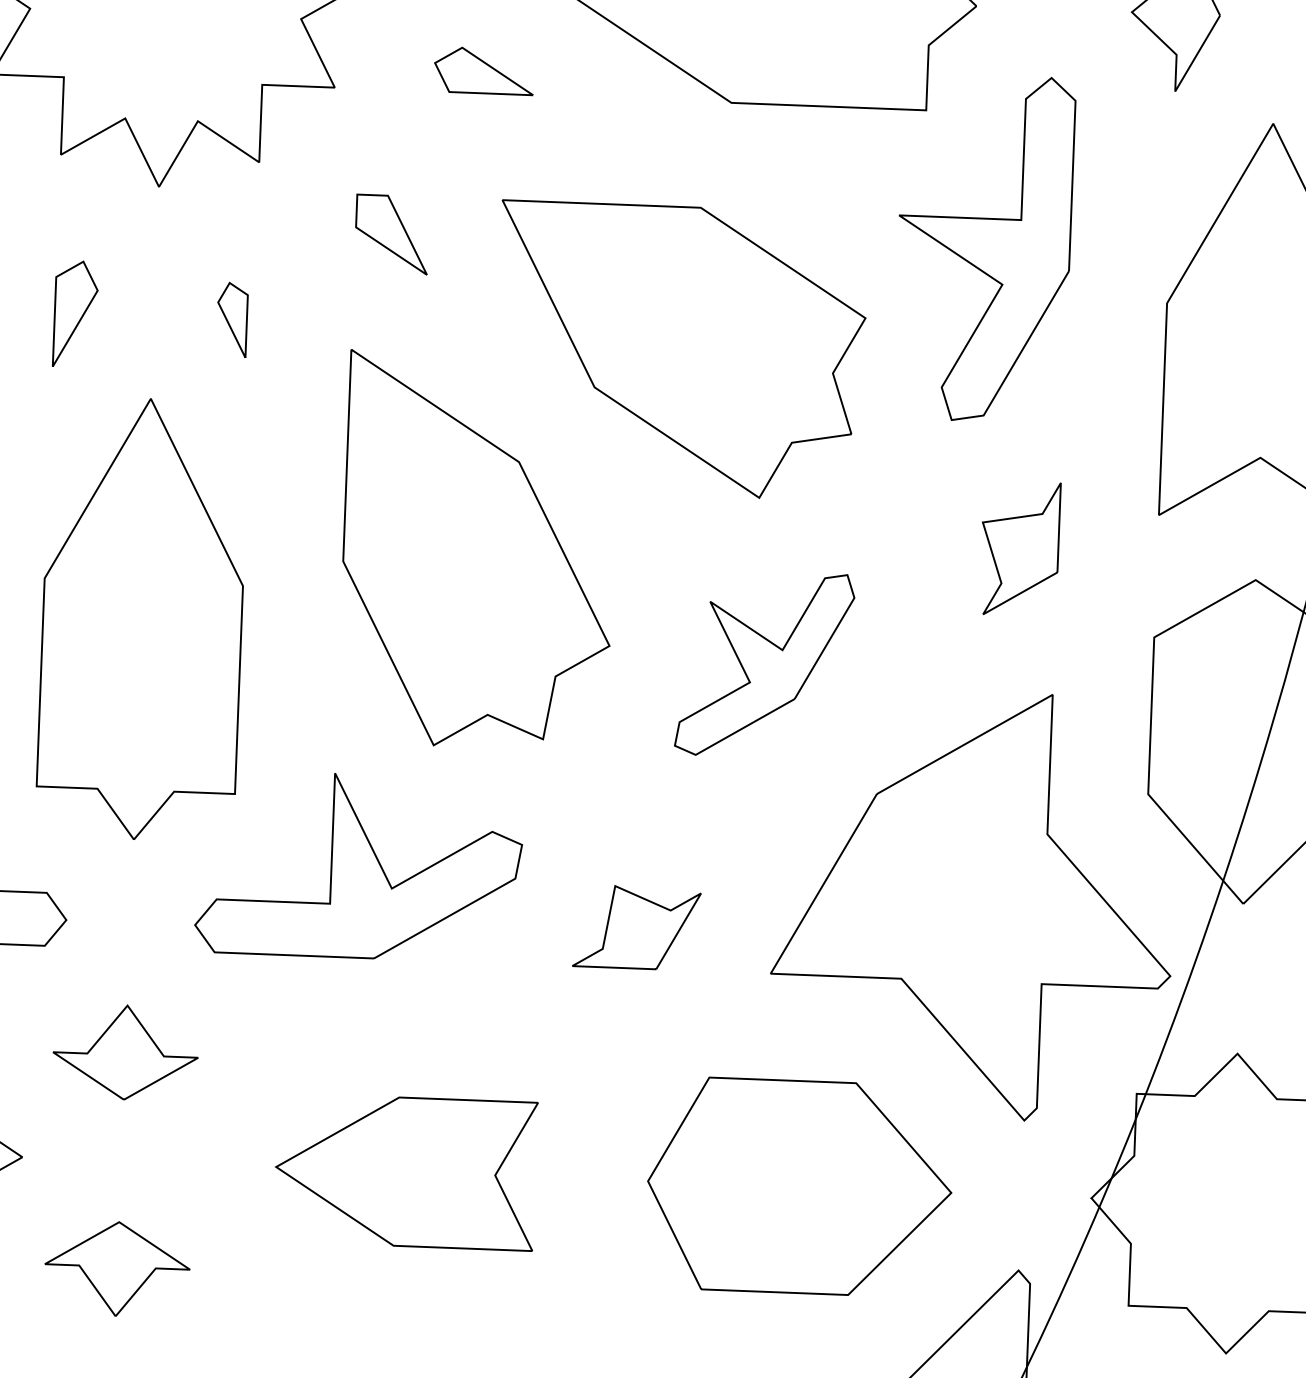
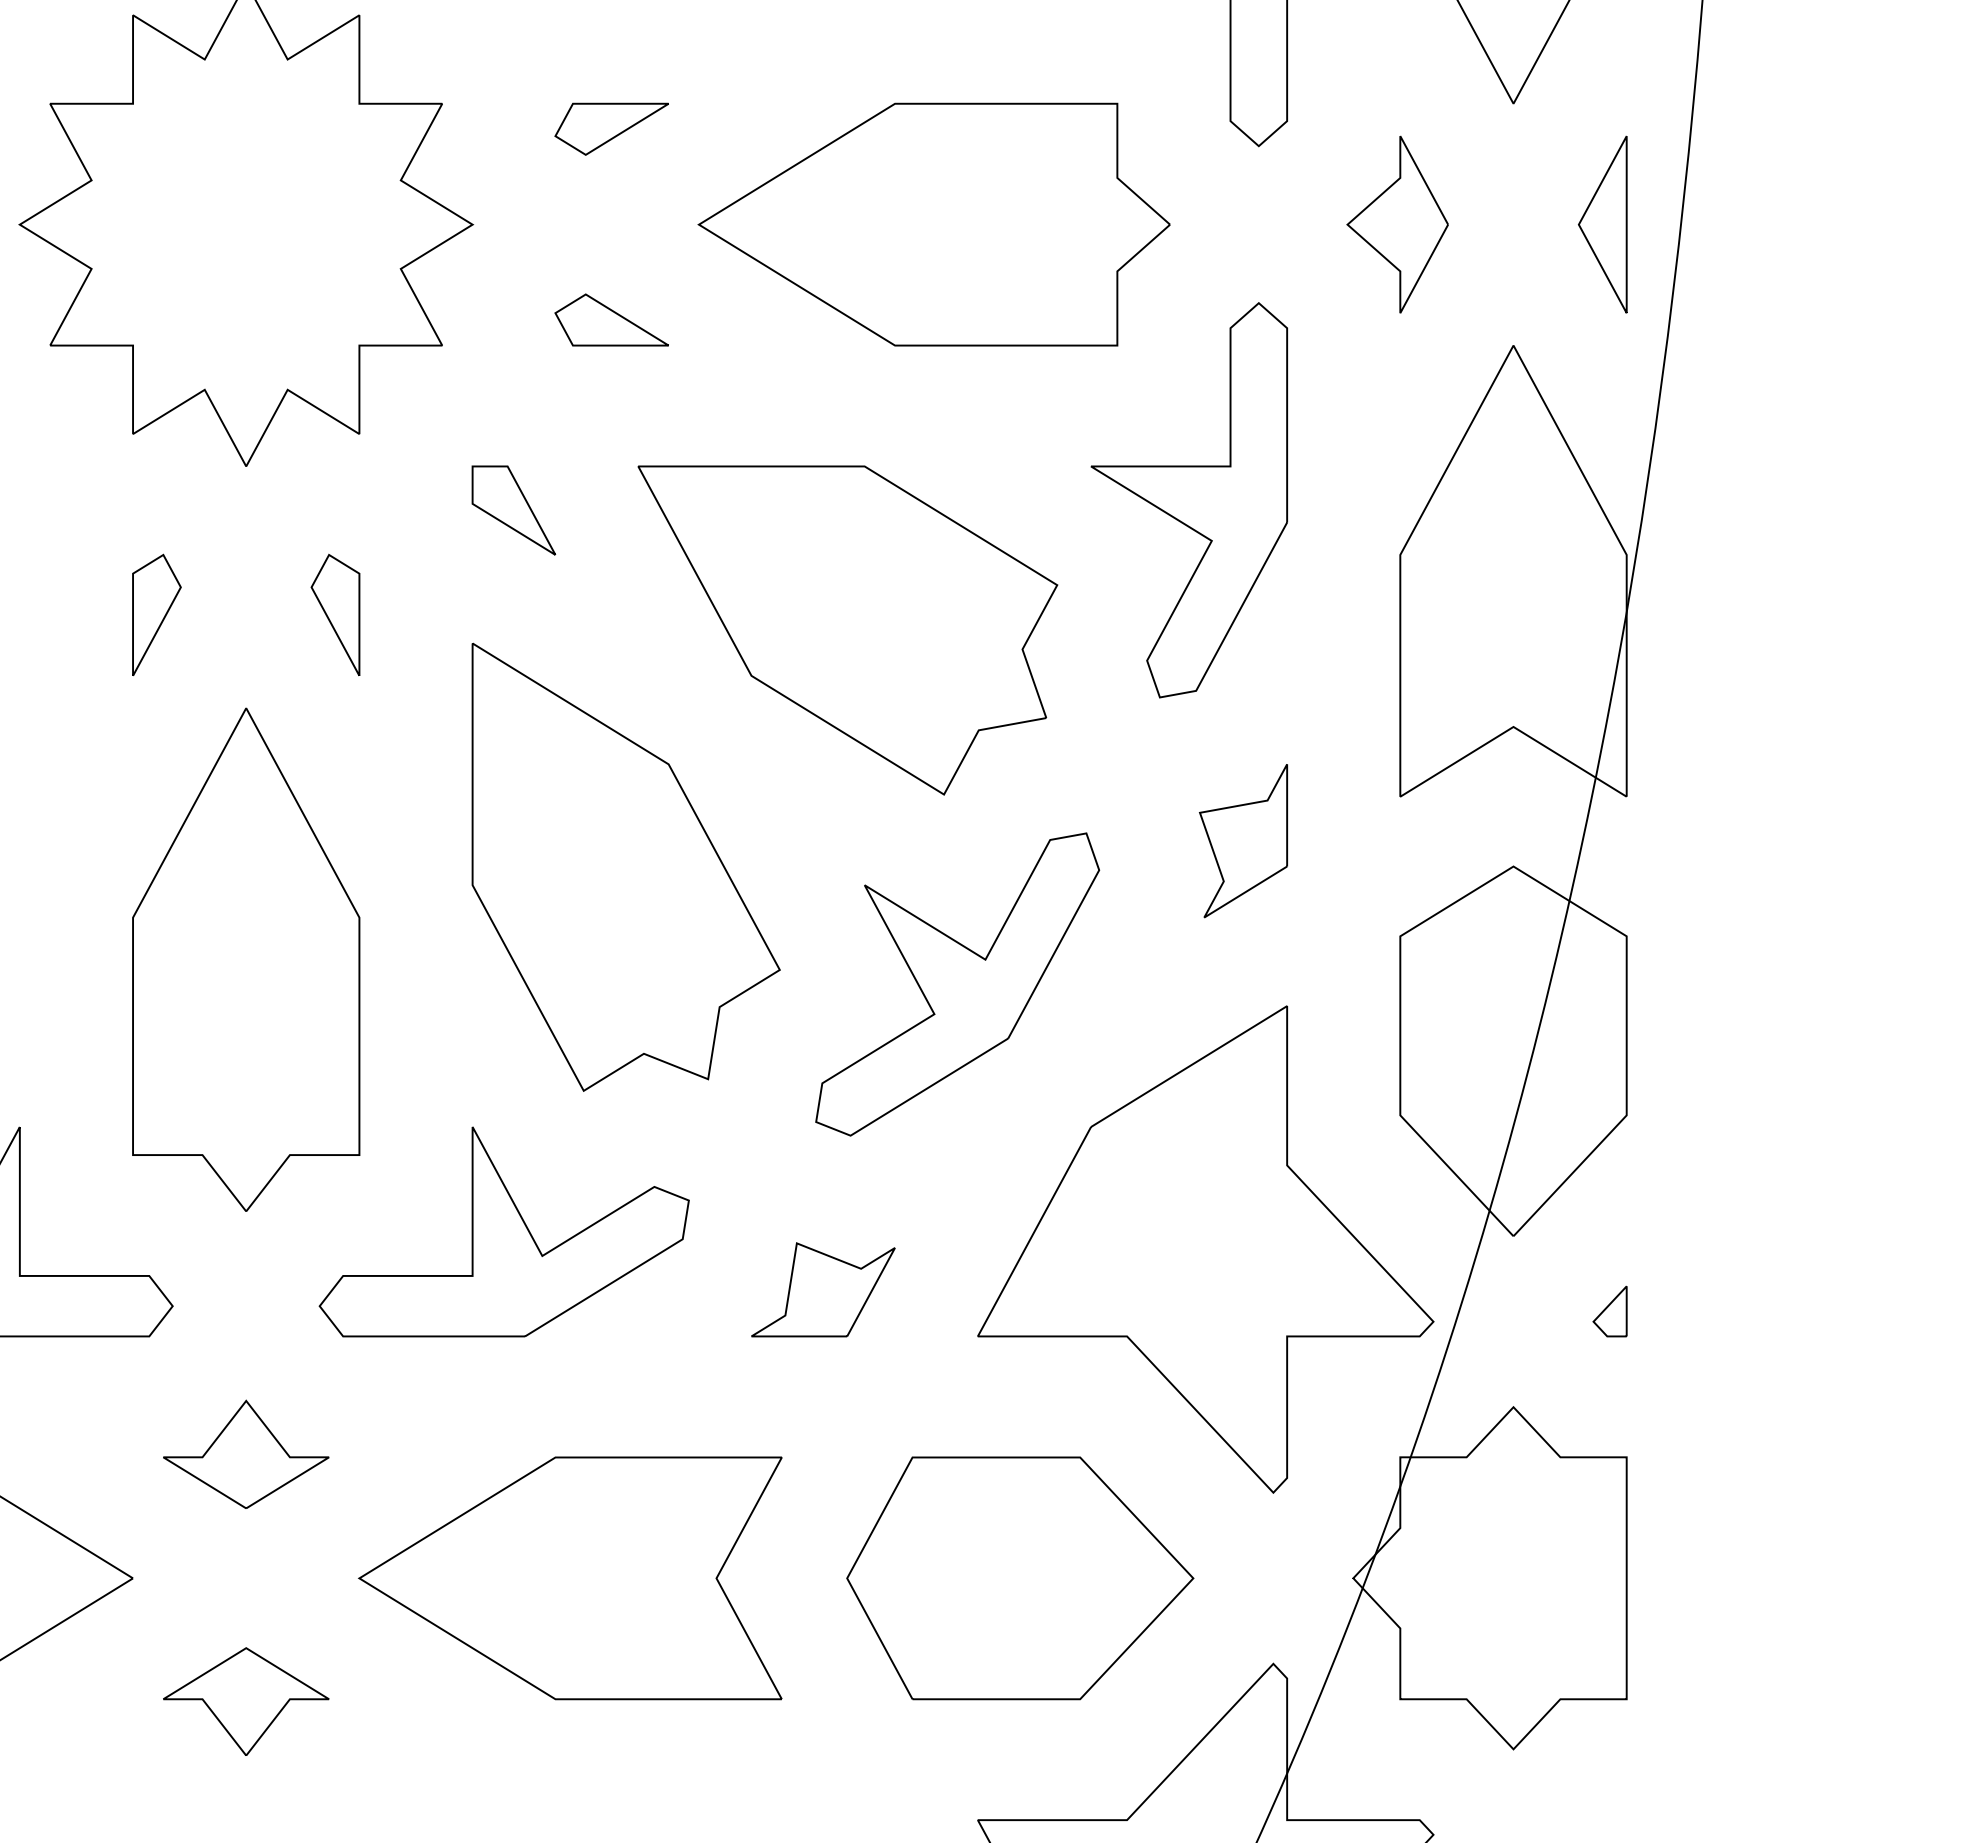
part: (232, 319) -> (335, 614), size x1.43
part: (764, 664) -> (957, 984), size x1.43
part: (405, 1172) -> (570, 1578), size x1.43

